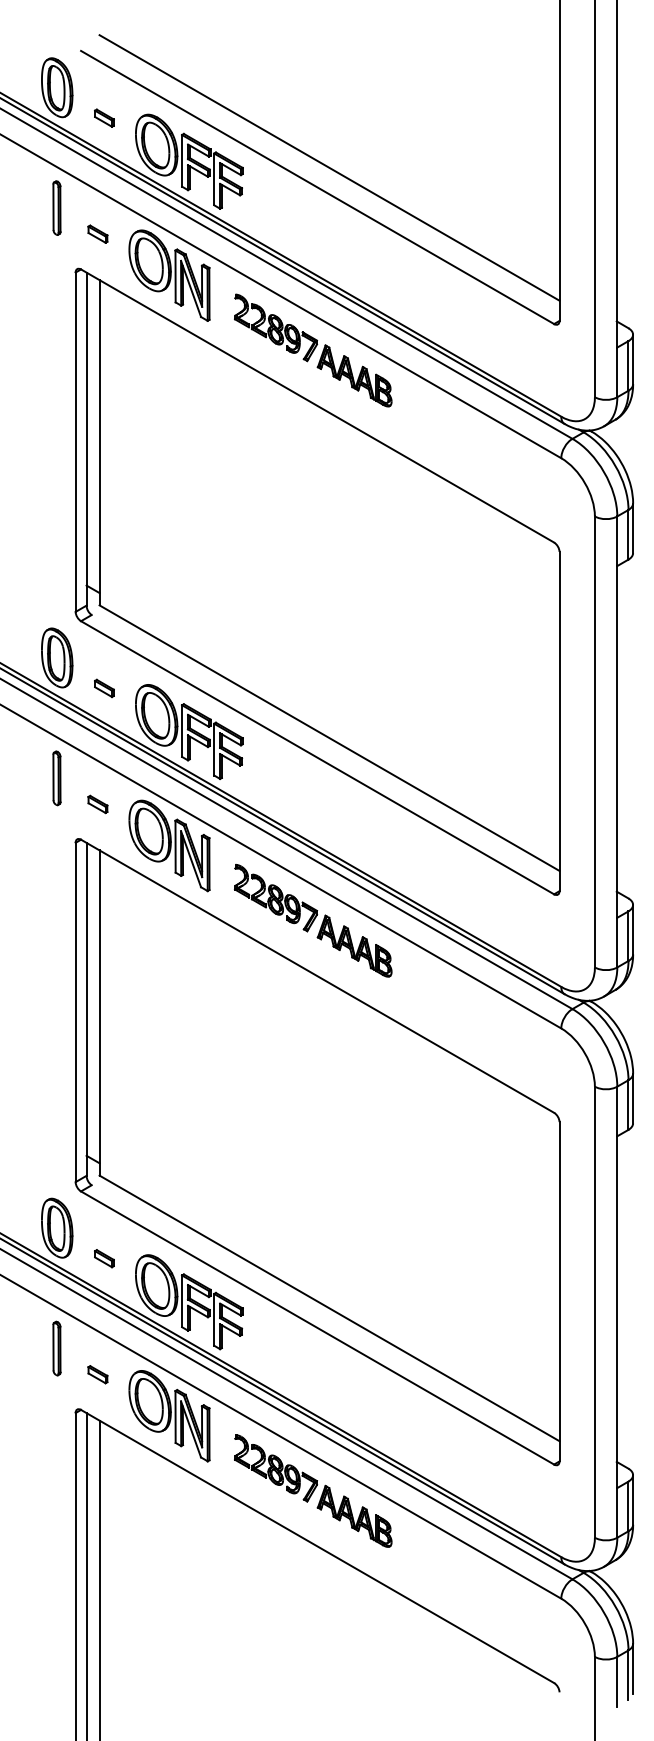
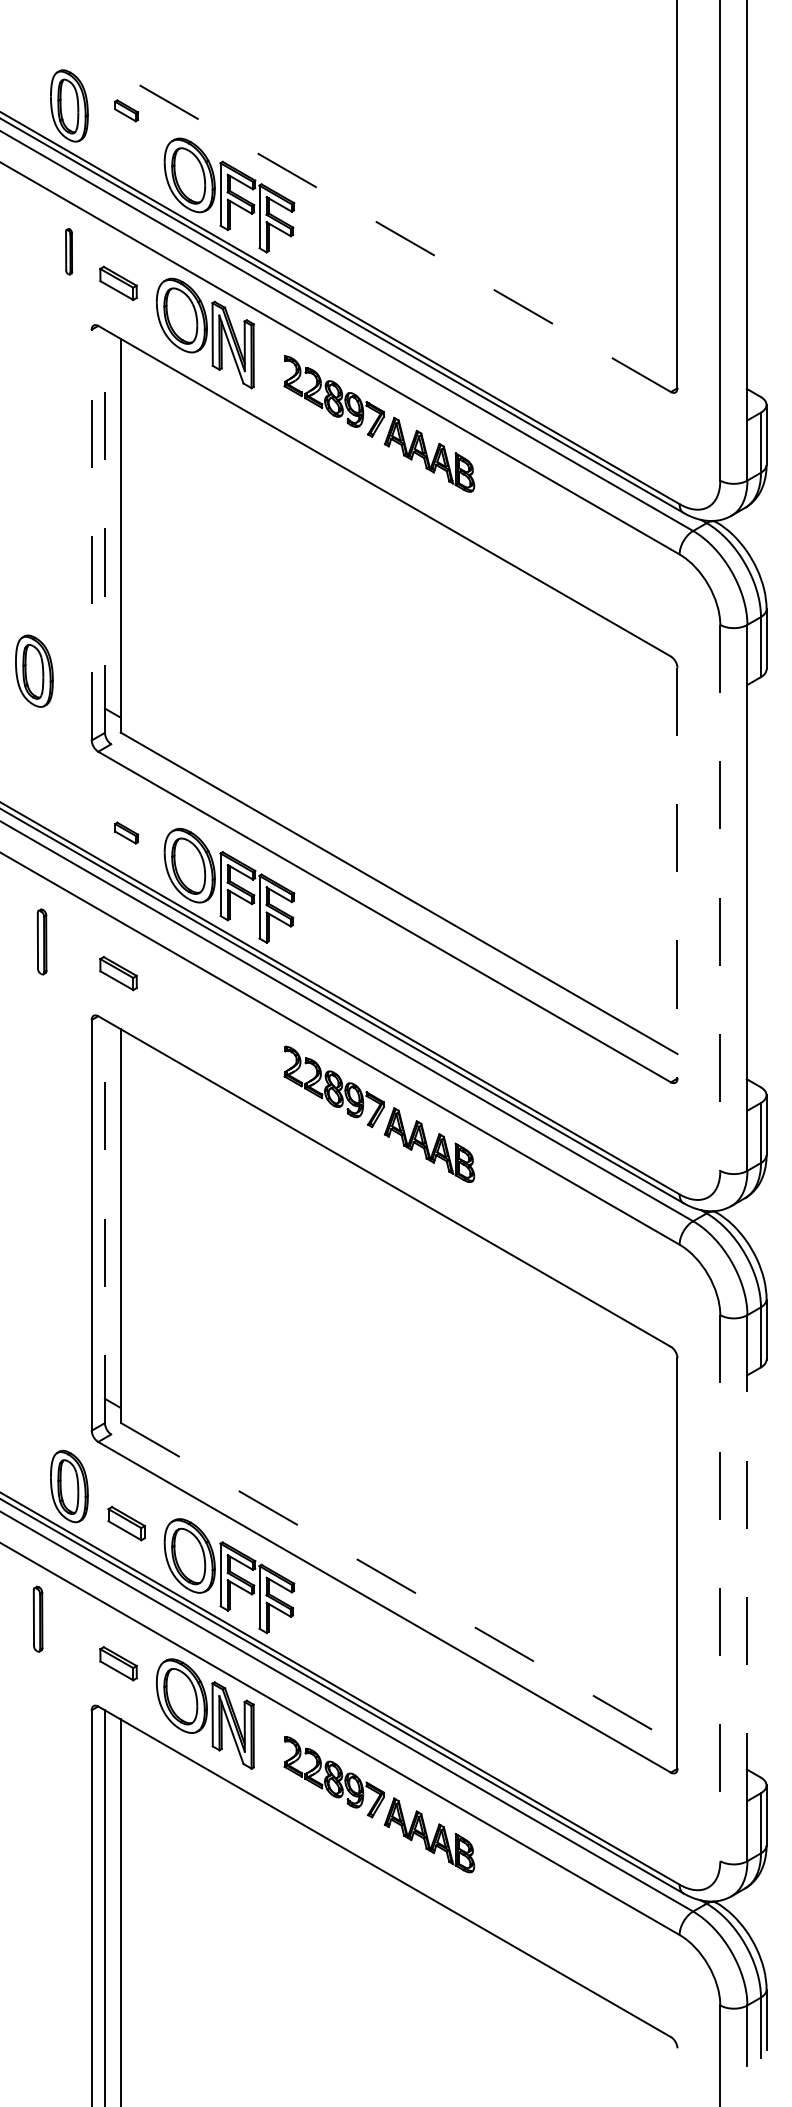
part: (104, 117) -> (126, 110), moved
line: (329, 167) -> (398, 202), removed
line: (317, 187) -> (384, 226), solid -> dashed
part: (56, 207) -> (68, 251), size x0.7
part: (97, 233) -> (118, 282), size x1.6
line: (86, 439) -> (104, 531), solid -> dashed
line: (75, 441) -> (91, 534), solid -> dashed
part: (57, 657) -> (34, 670), moved
line: (559, 721) -> (677, 873), solid -> dashed
line: (595, 742) -> (720, 898), solid -> dashed
part: (56, 777) -> (41, 941), moved
part: (97, 804) -> (118, 973), size x1.6
part: (169, 845) -> (205, 1023), removed
line: (86, 1009) -> (104, 1221), solid -> dashed
part: (104, 1257) -> (126, 1522), size x1.6
line: (329, 1308) -> (399, 1583), solid -> dashed
line: (595, 1312) -> (720, 1588), solid -> dashed
line: (616, 1312) -> (746, 1588), solid -> dashed
part: (56, 1347) -> (37, 1618), moved
part: (97, 1374) -> (118, 1663), size x1.6

